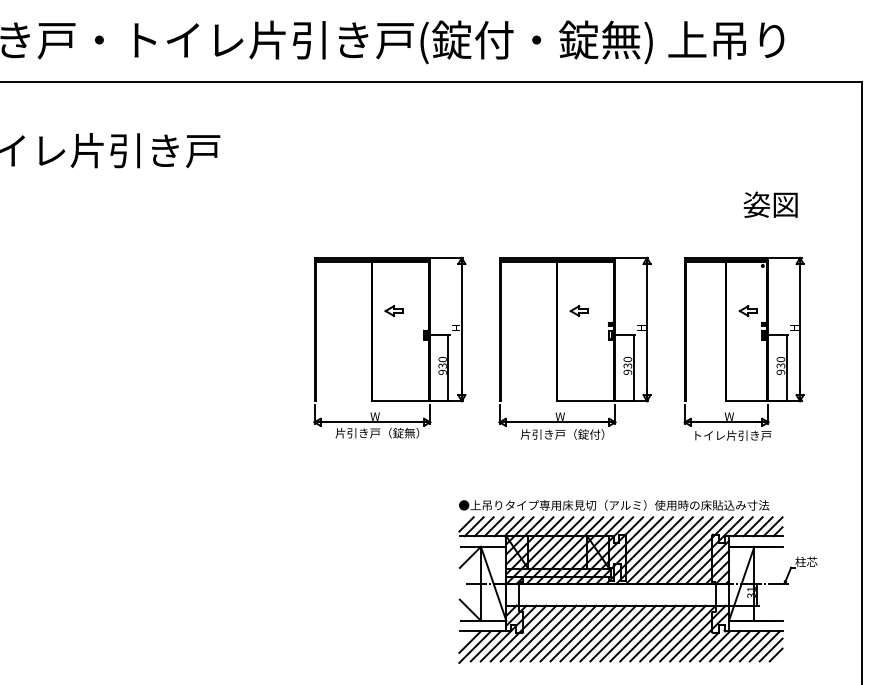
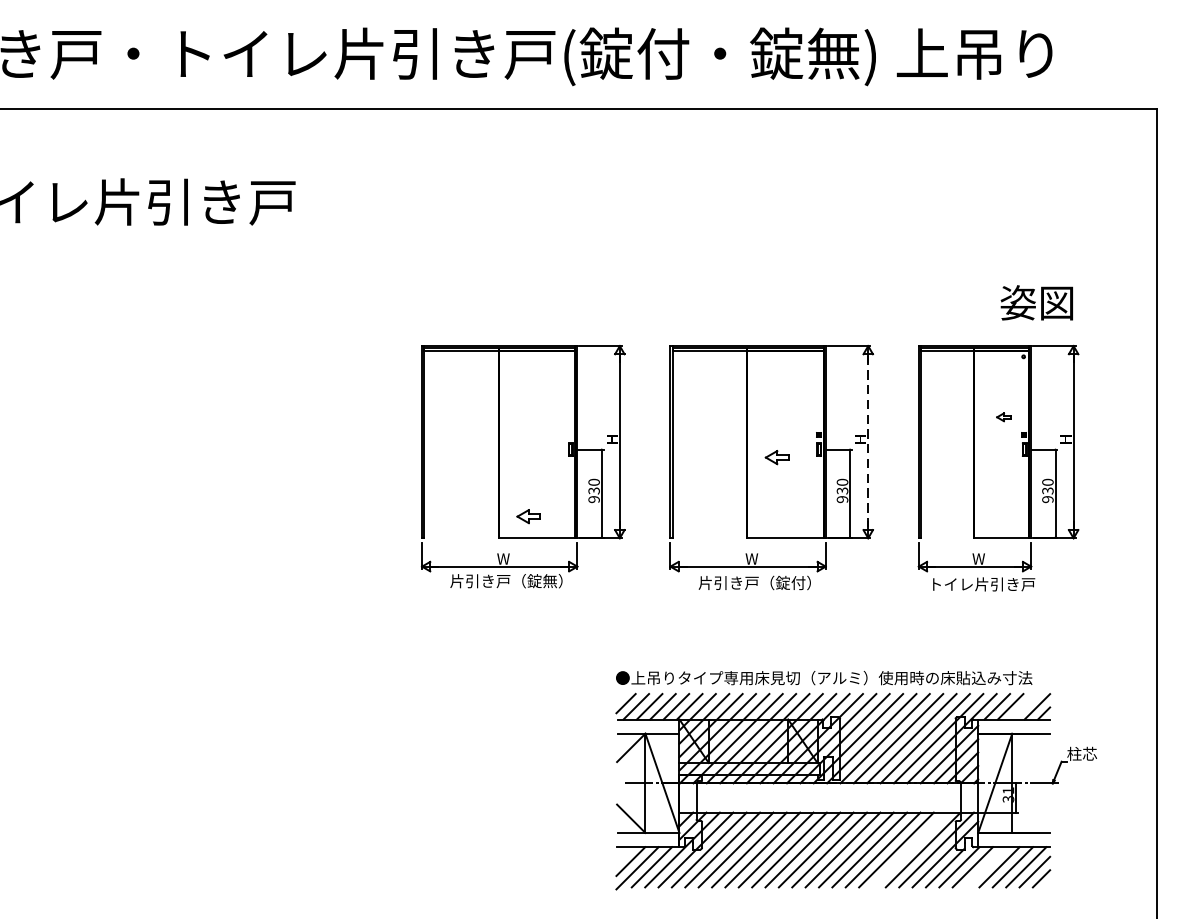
text: (770, 204) -> (1036, 302), moved
part: (393, 310) -> (528, 515), moved
part: (578, 310) -> (776, 456), moved
part: (747, 310) -> (1003, 416), size x0.6
line: (647, 329) -> (868, 442), solid -> dashed
line: (762, 526) -> (1023, 706), removed
line: (677, 633) -> (909, 849), removed
line: (734, 646) -> (985, 867), removed

